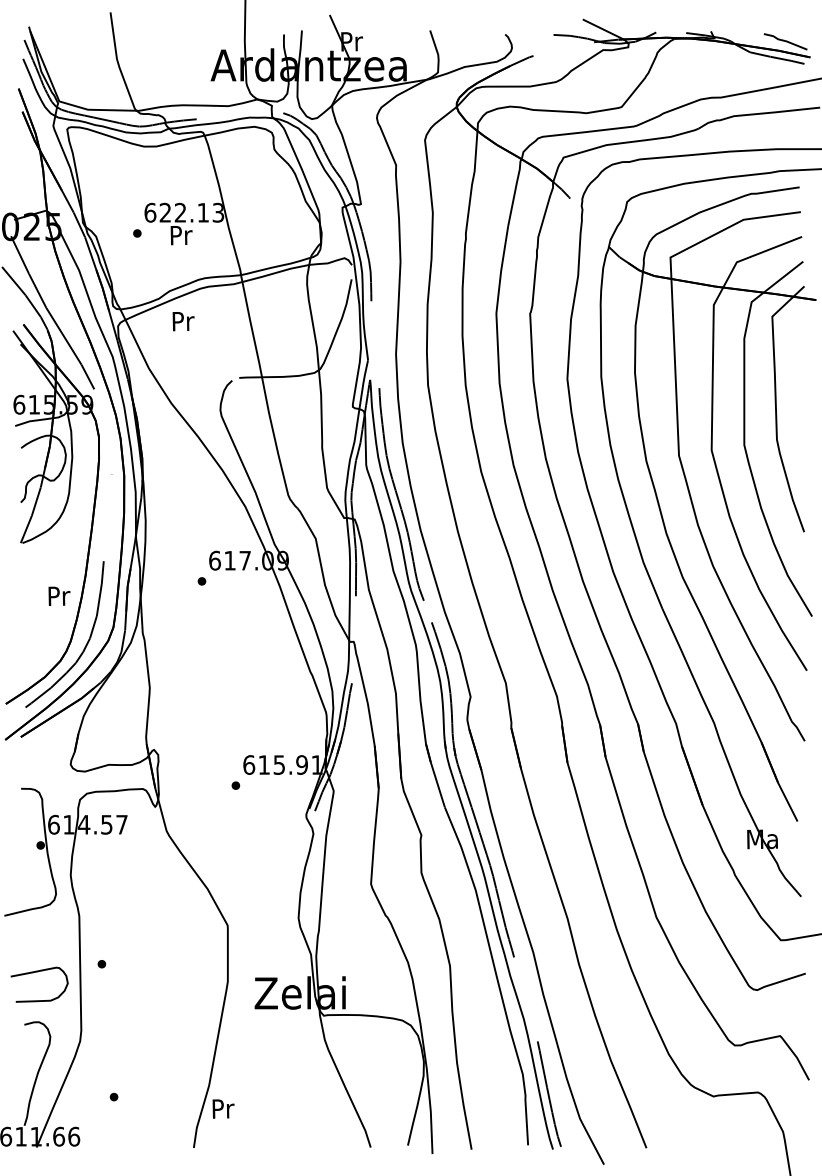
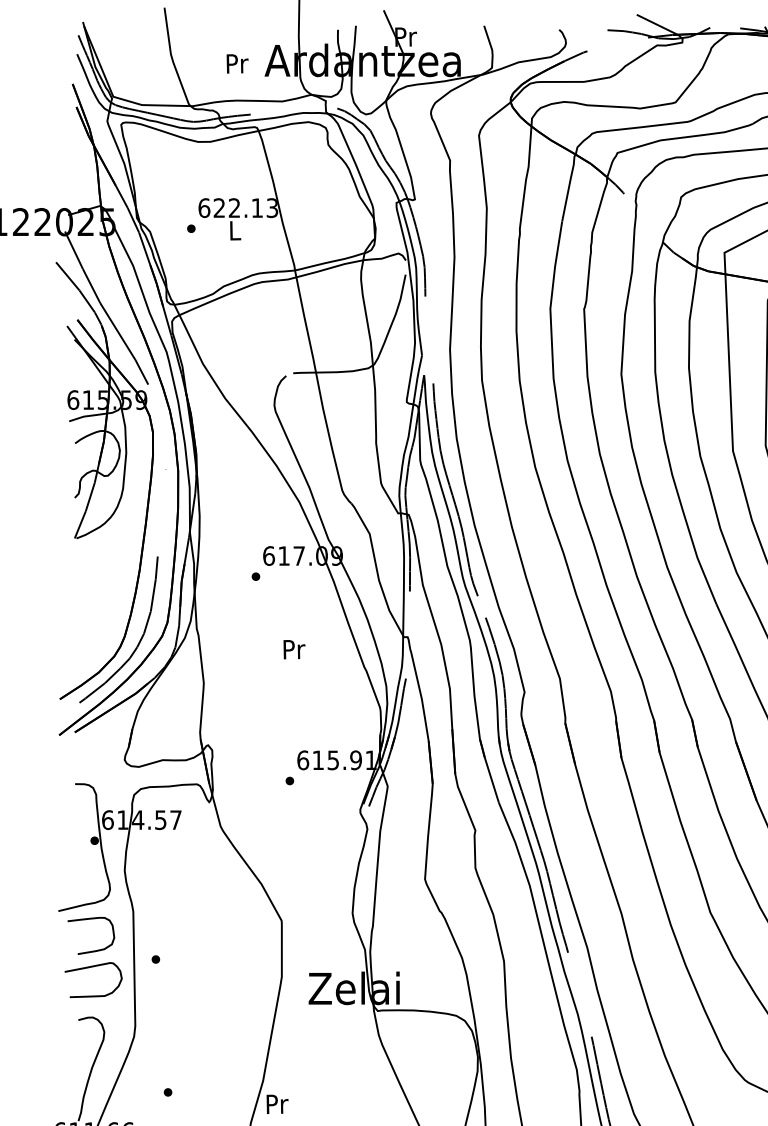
text: (181, 235) -> (235, 230), Pr -> L
text: (183, 321) -> (237, 63), moved
text: (59, 595) -> (294, 648), moved
curve: (42, 954) -> (96, 949), added

